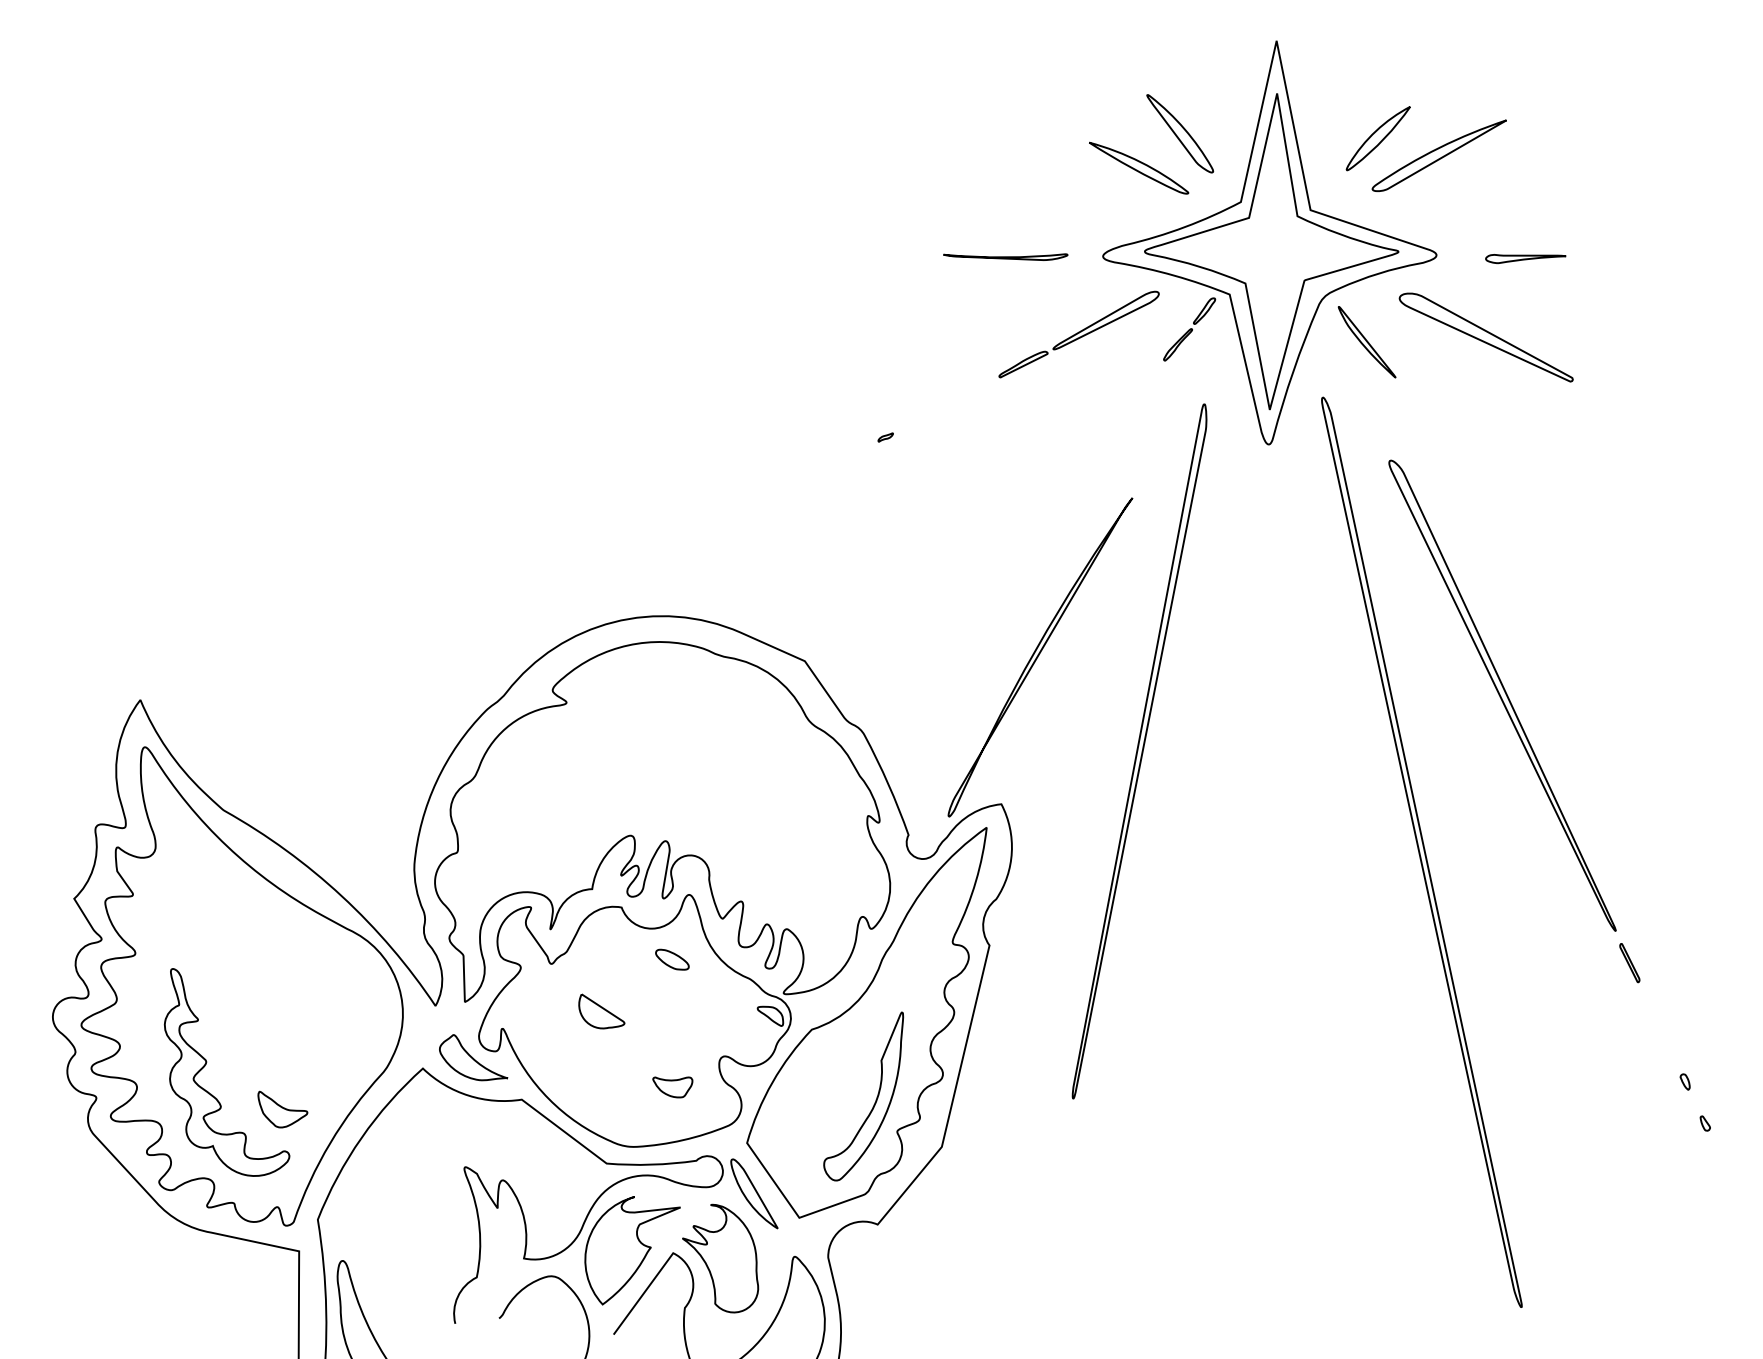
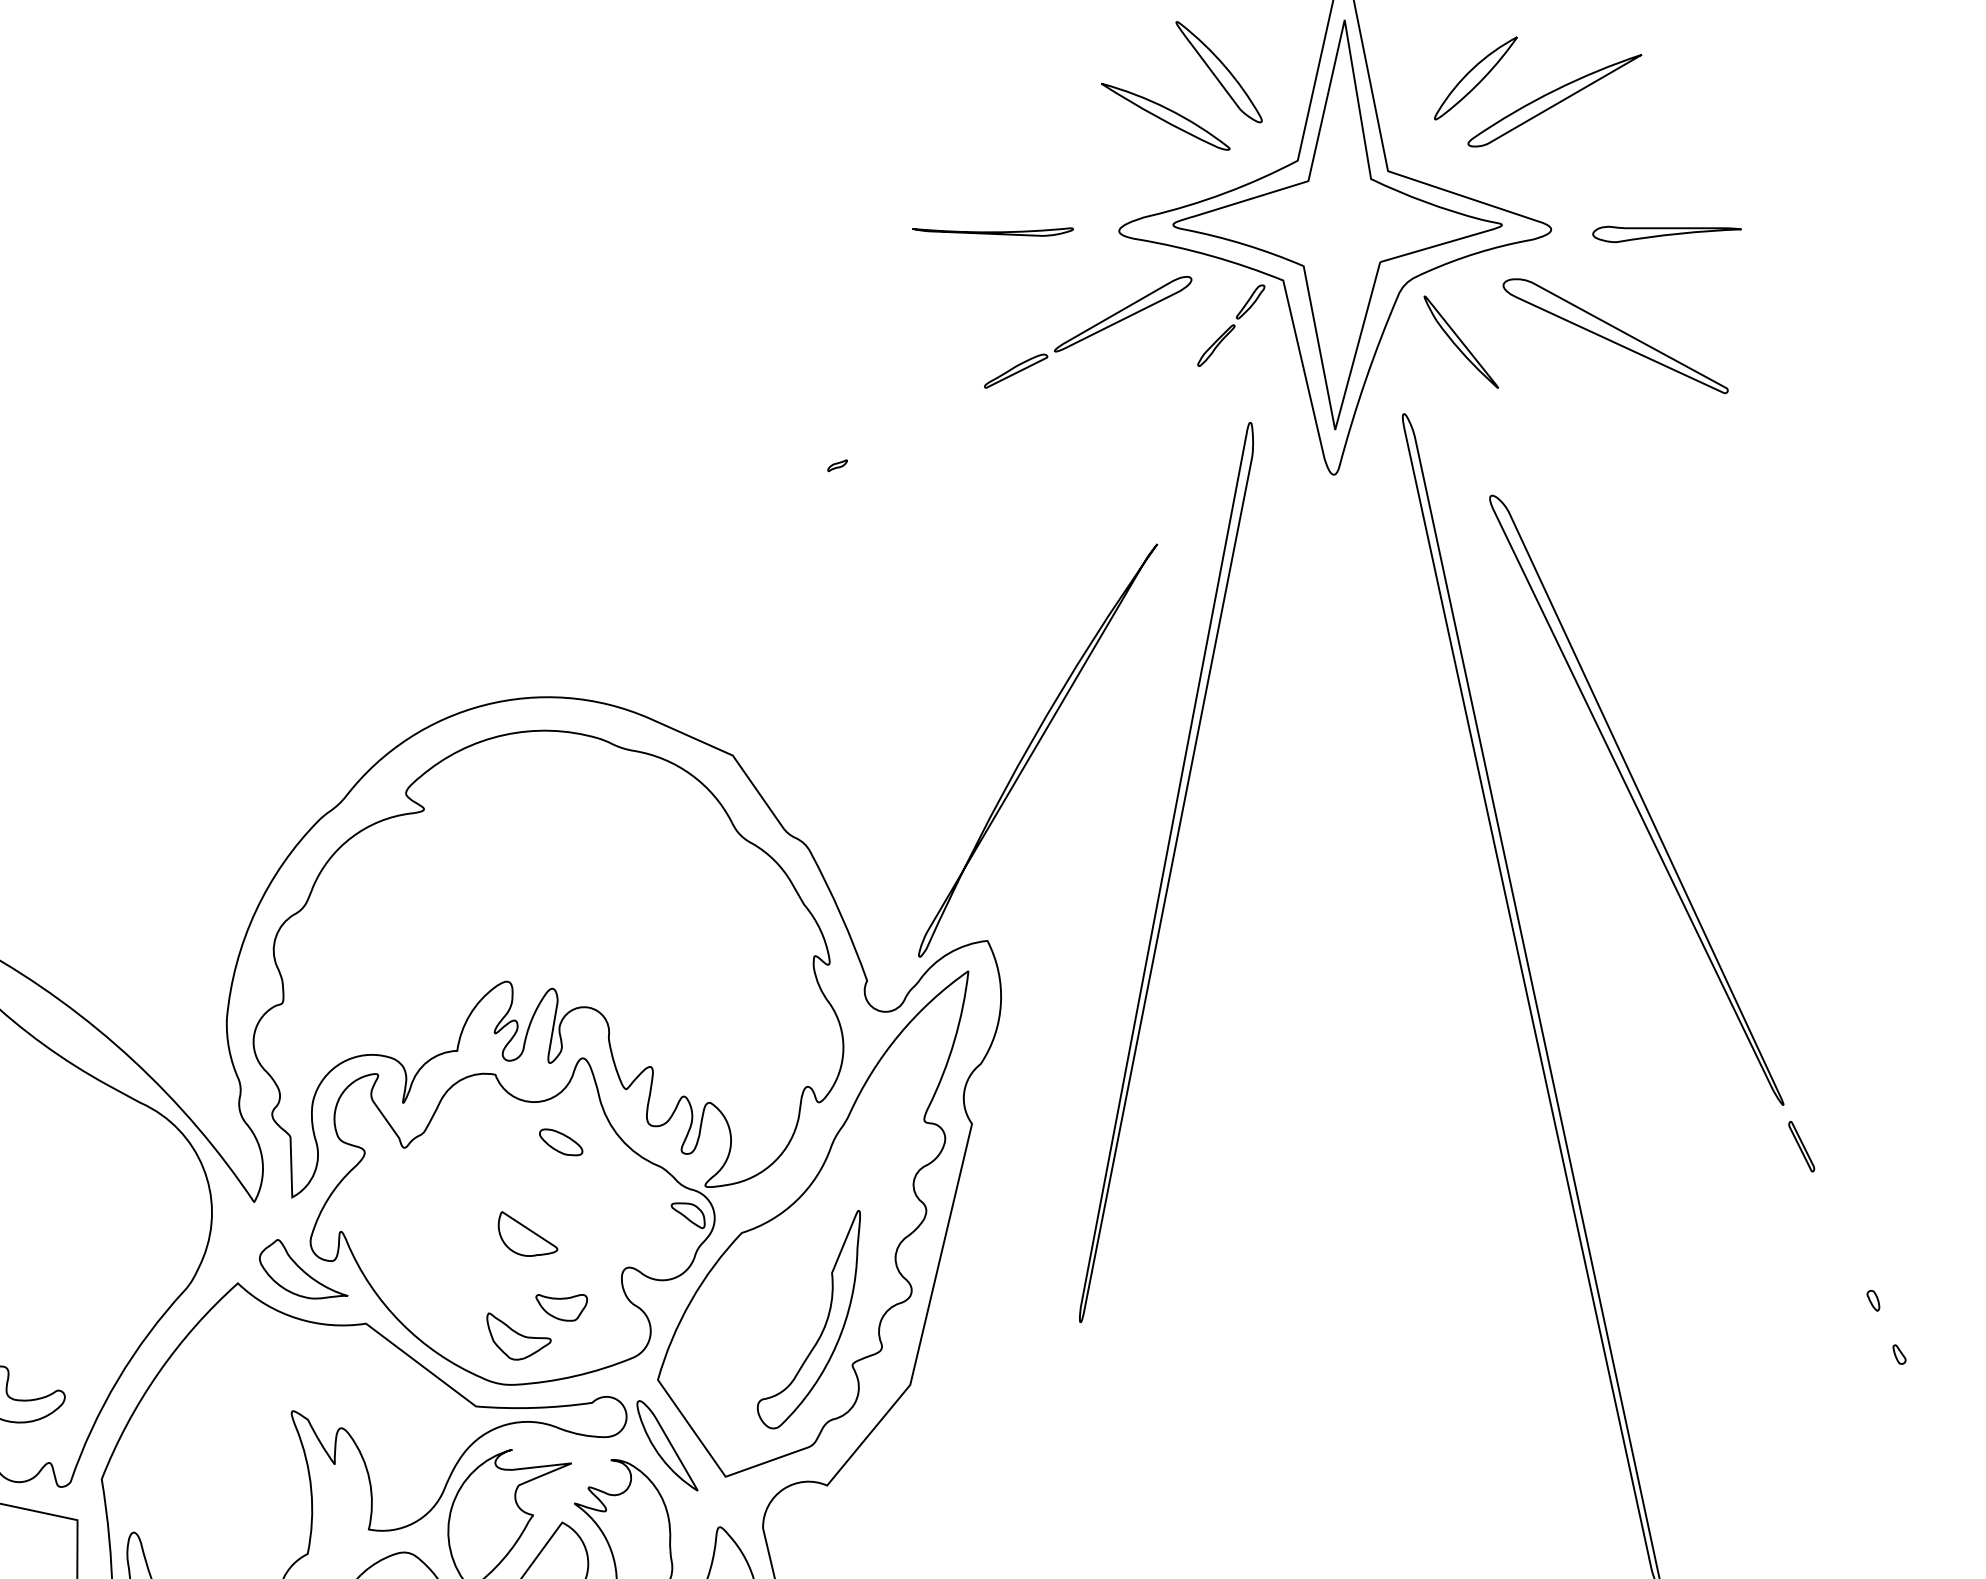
part: (1525, 258) -> (1666, 233), size x1.43
part: (601, 1011) -> (527, 1234), moved
part: (282, 1109) -> (518, 1336), moved

